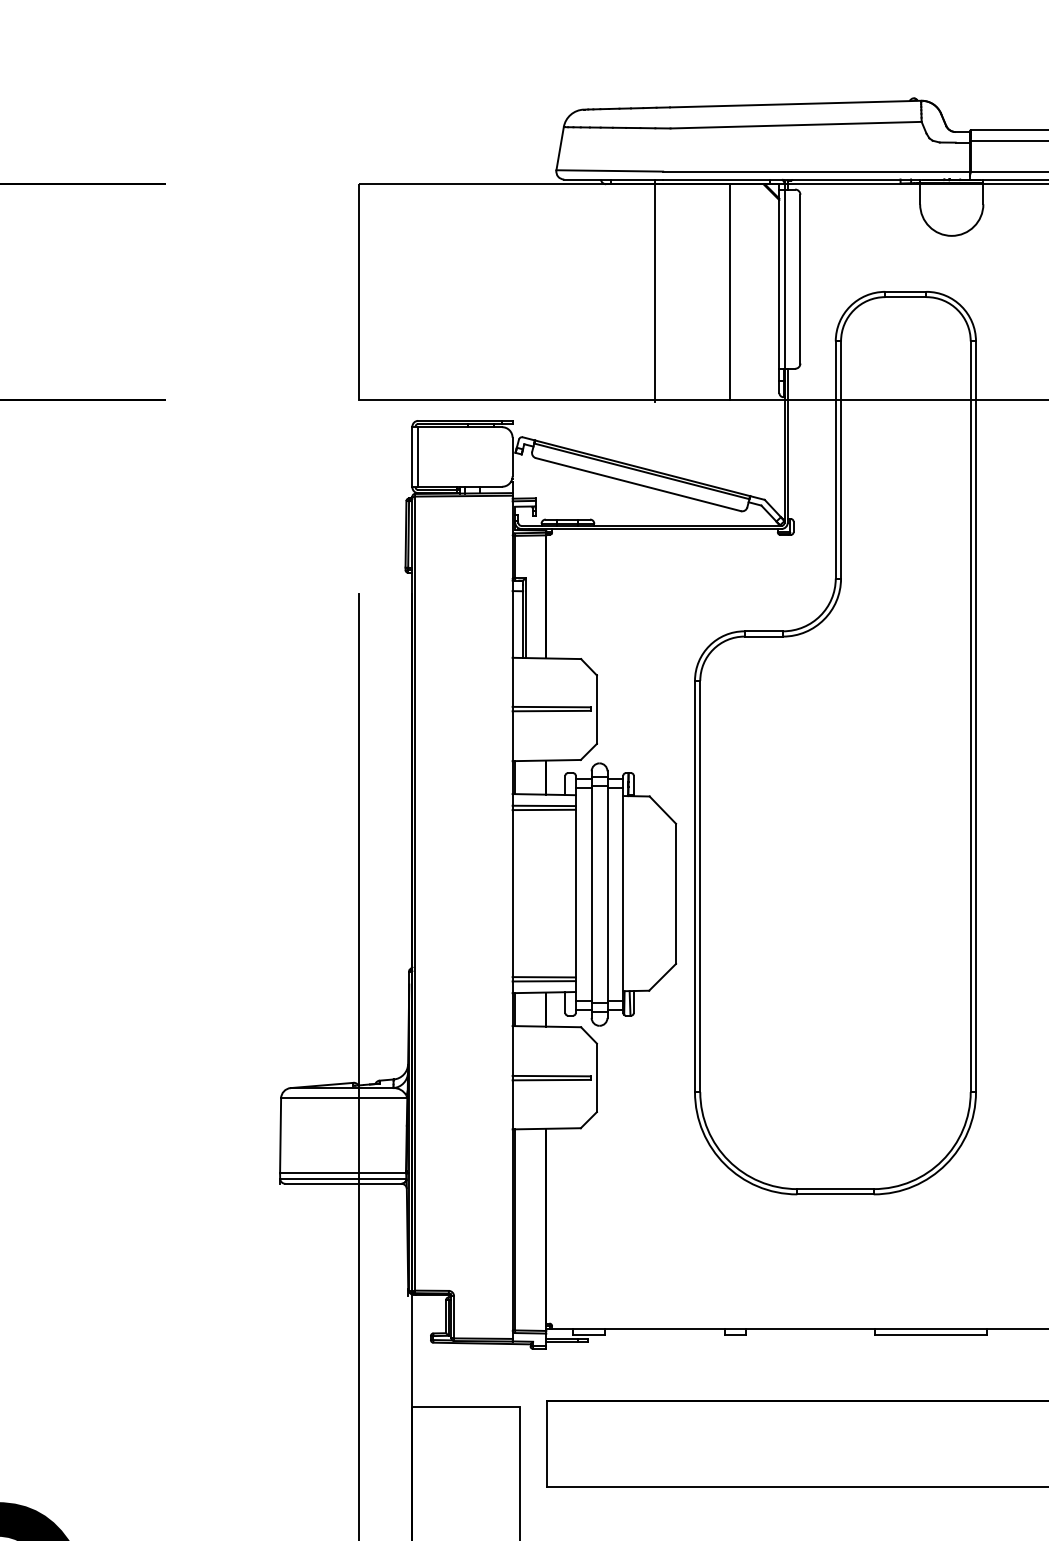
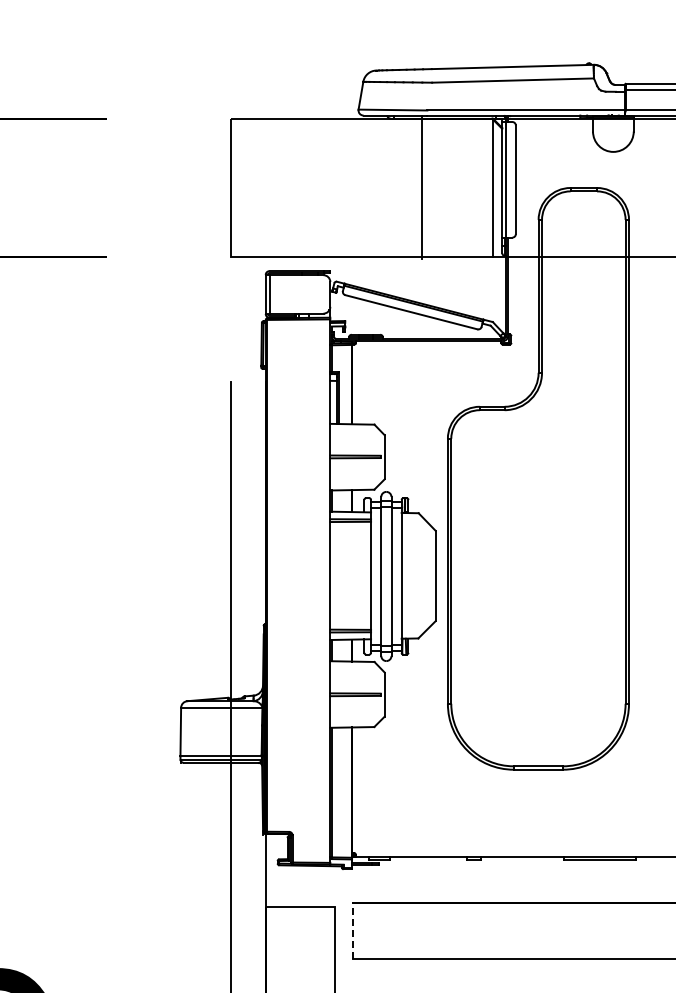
line: (730, 291) -> (492, 187), moved
line: (546, 1443) -> (352, 930), solid -> dashed

